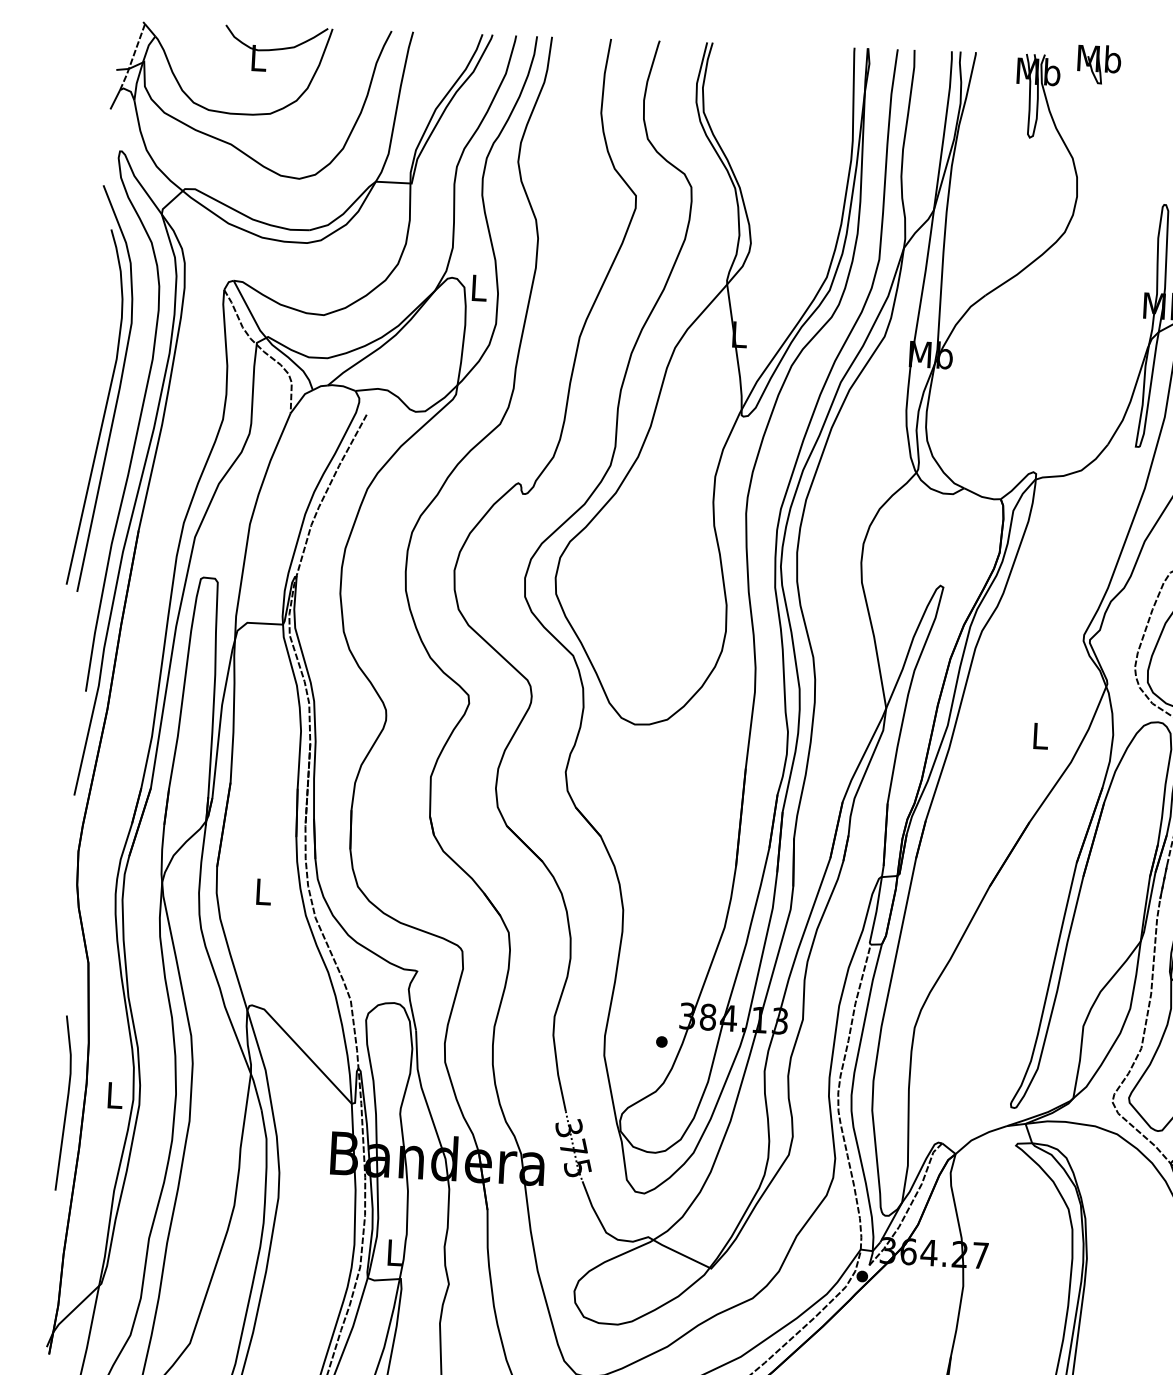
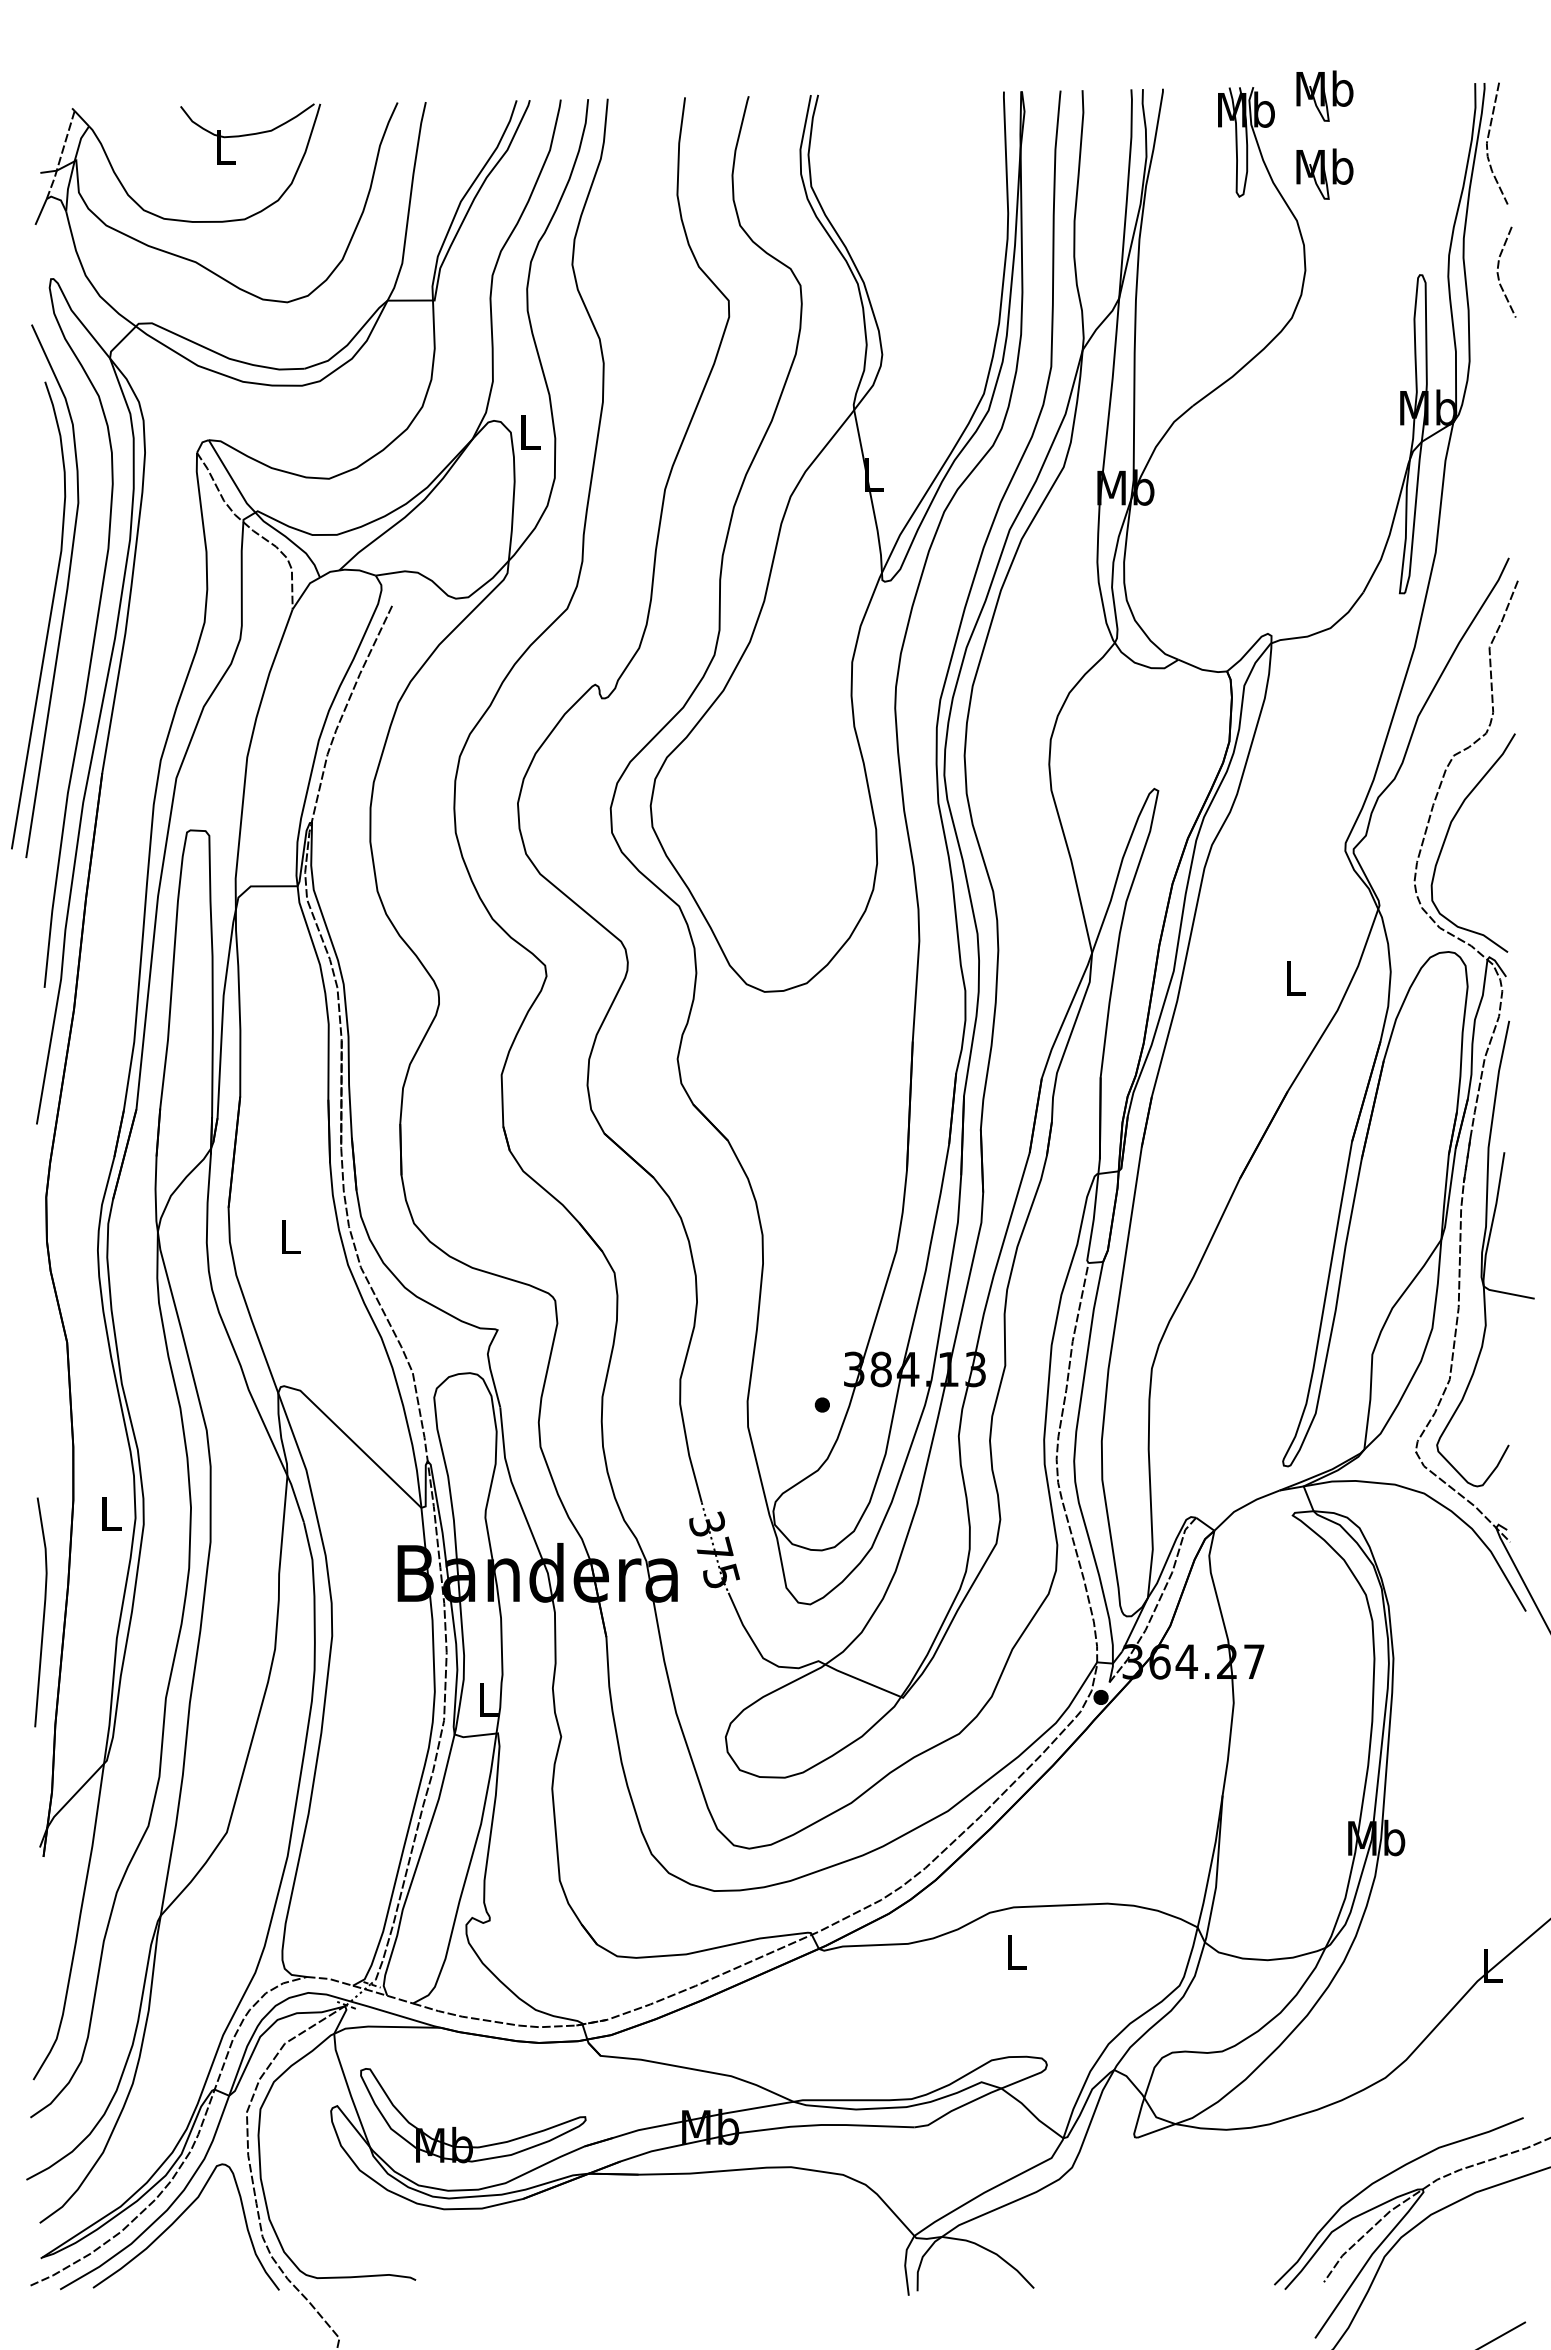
part: (1095, 123) -> (1324, 173), added
line: (66, 1103) -> (43, 1612), moved

